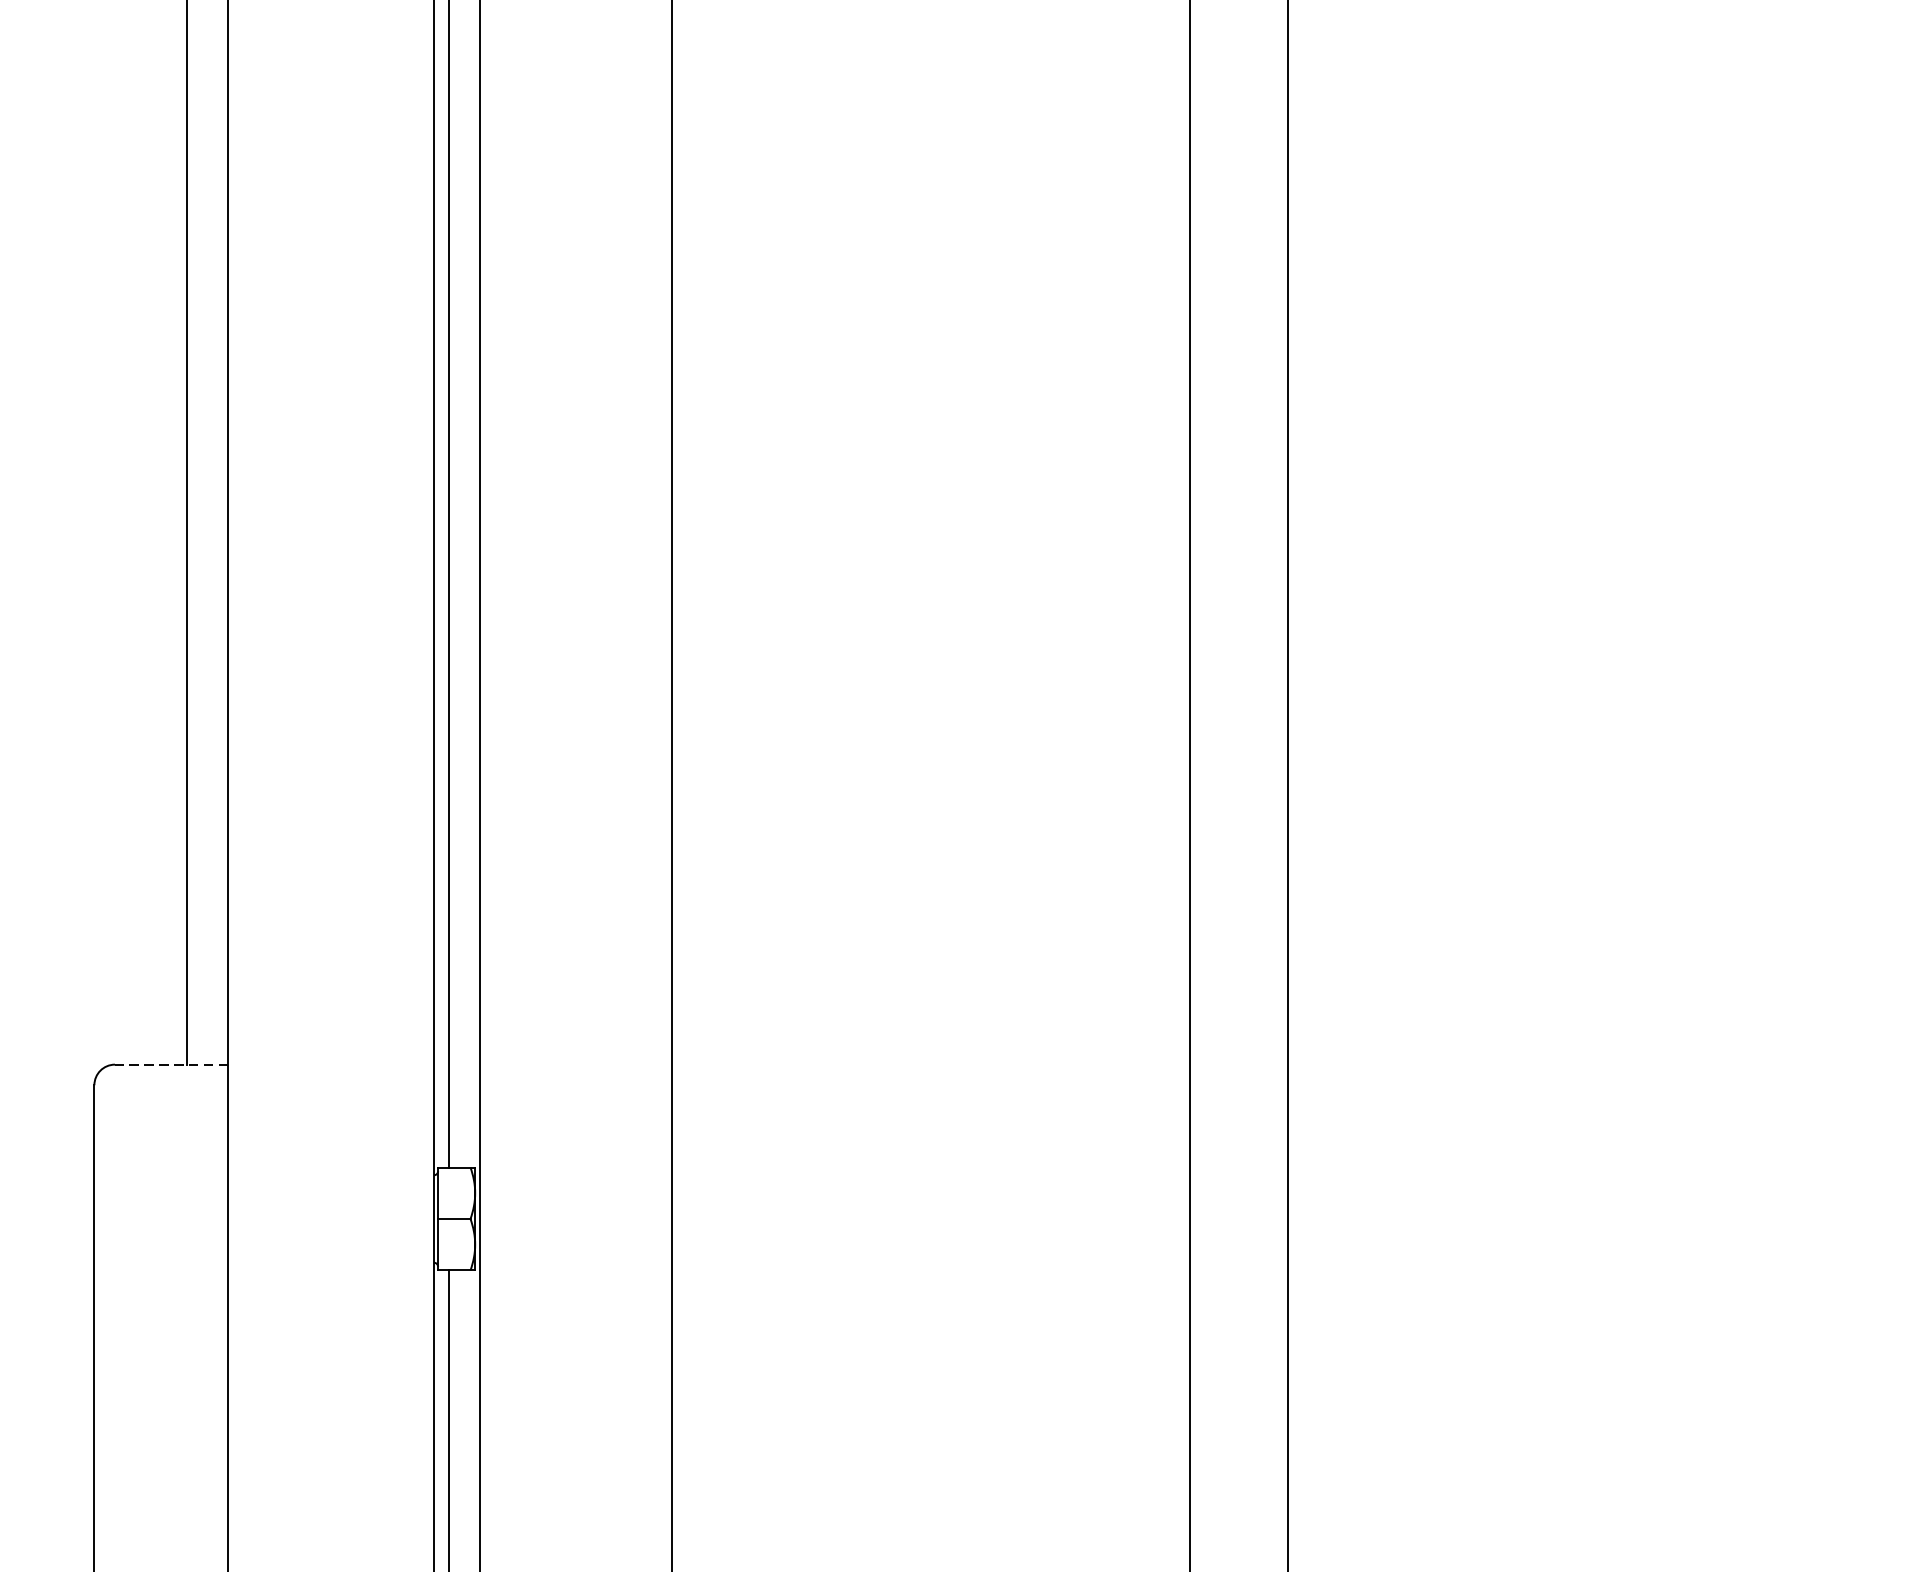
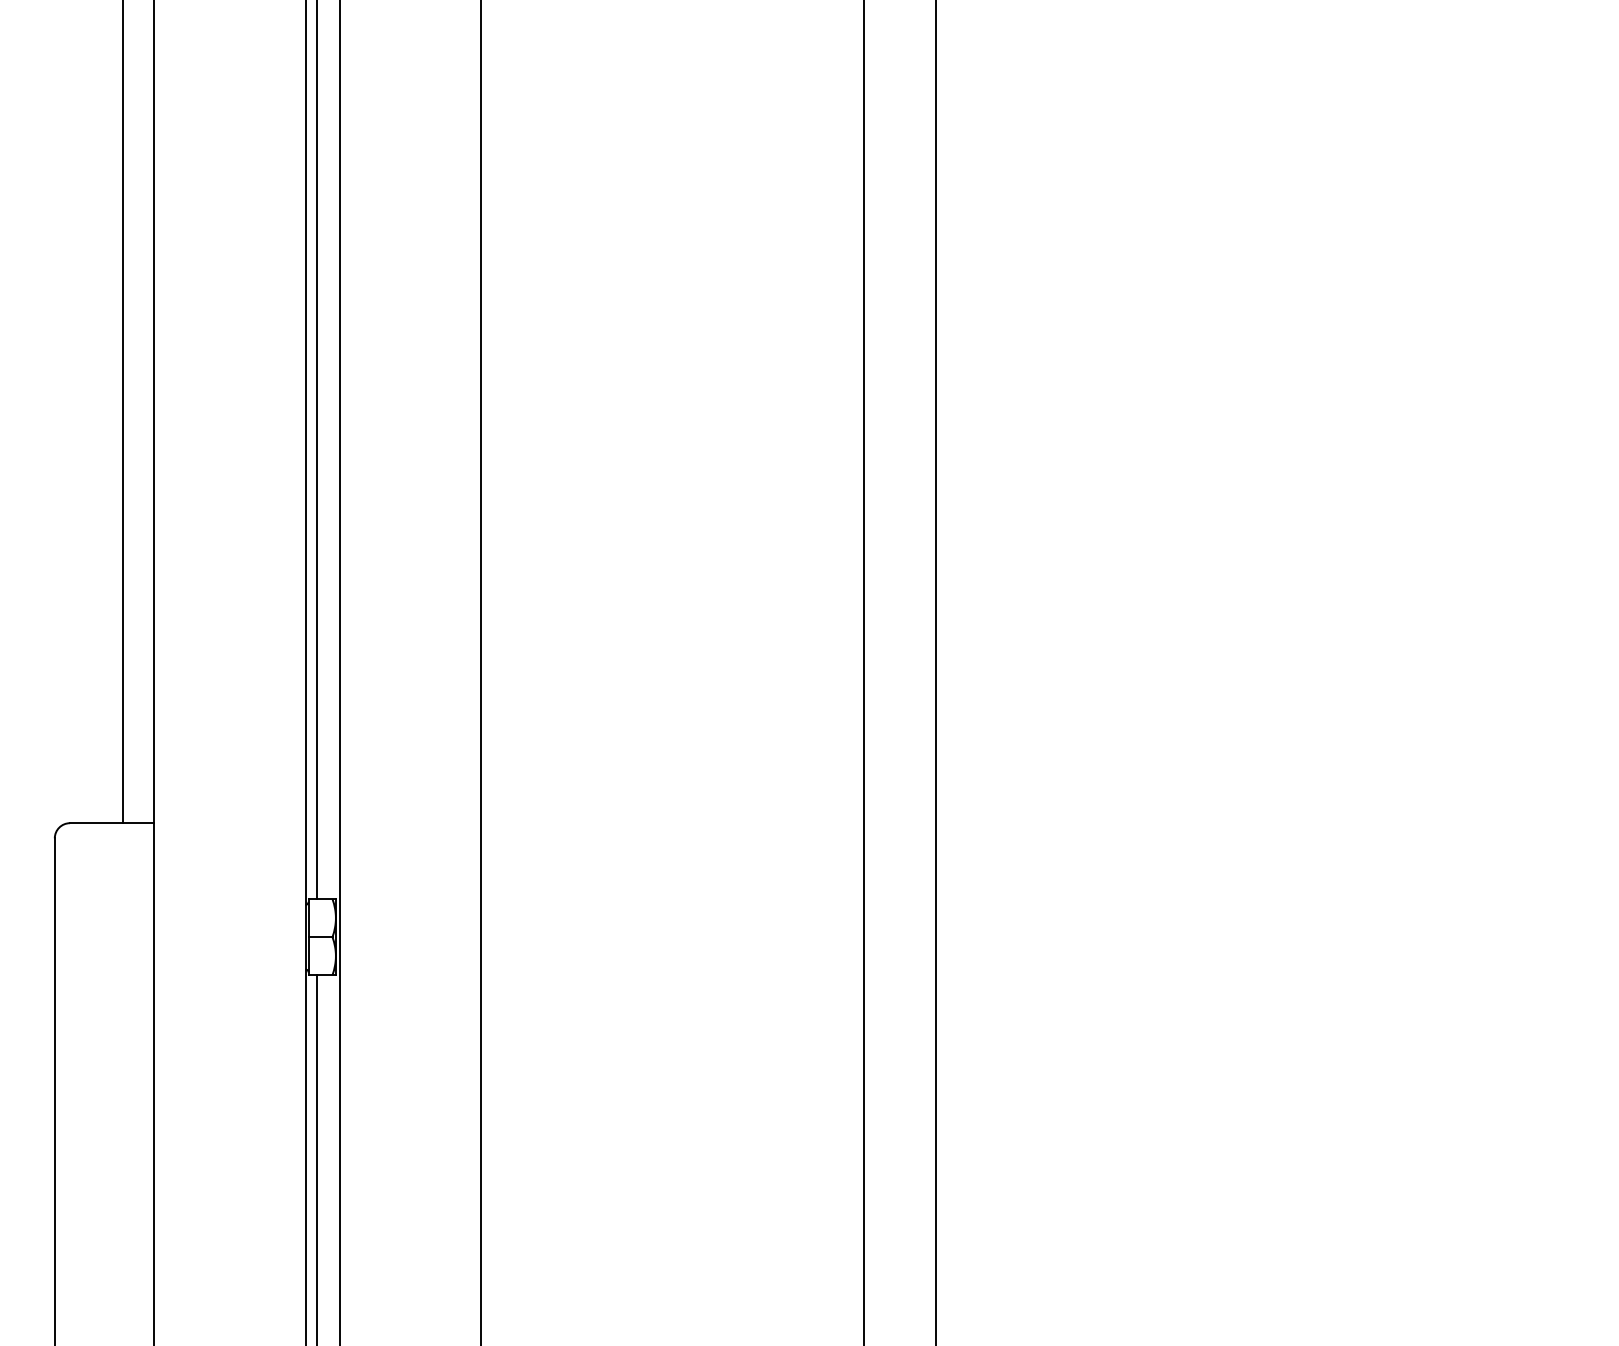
line: (171, 1065) -> (111, 823), dashed -> solid

